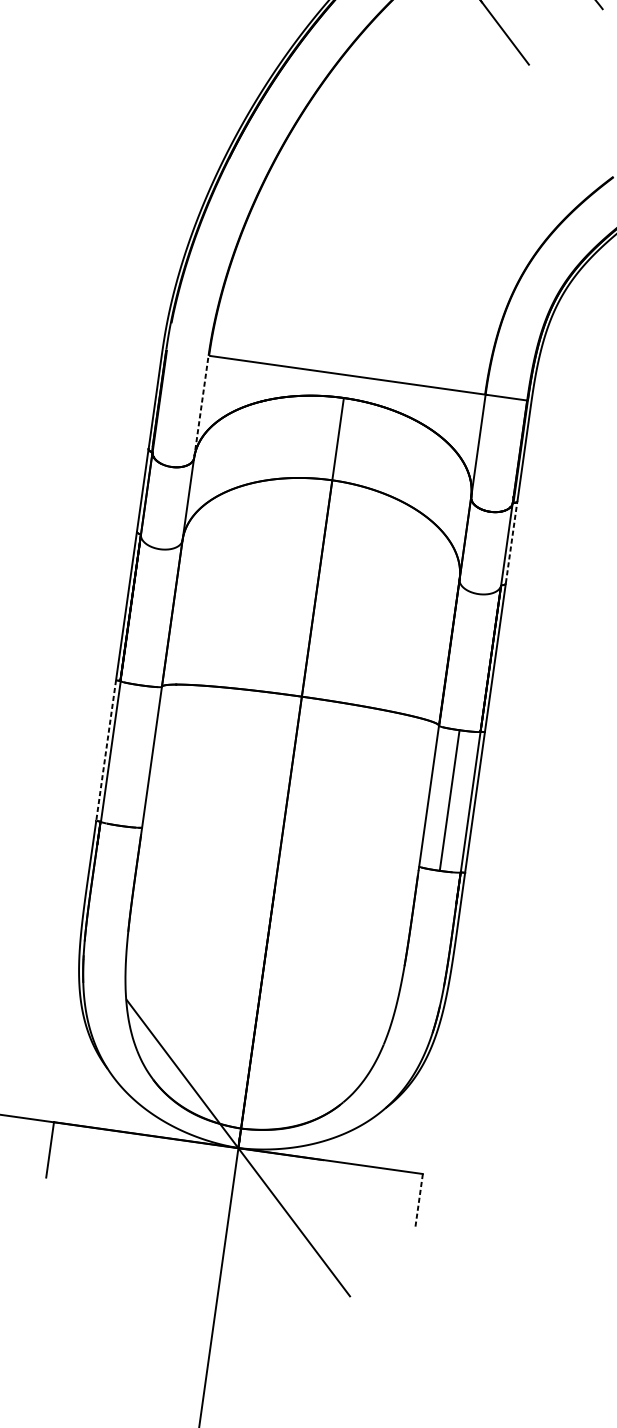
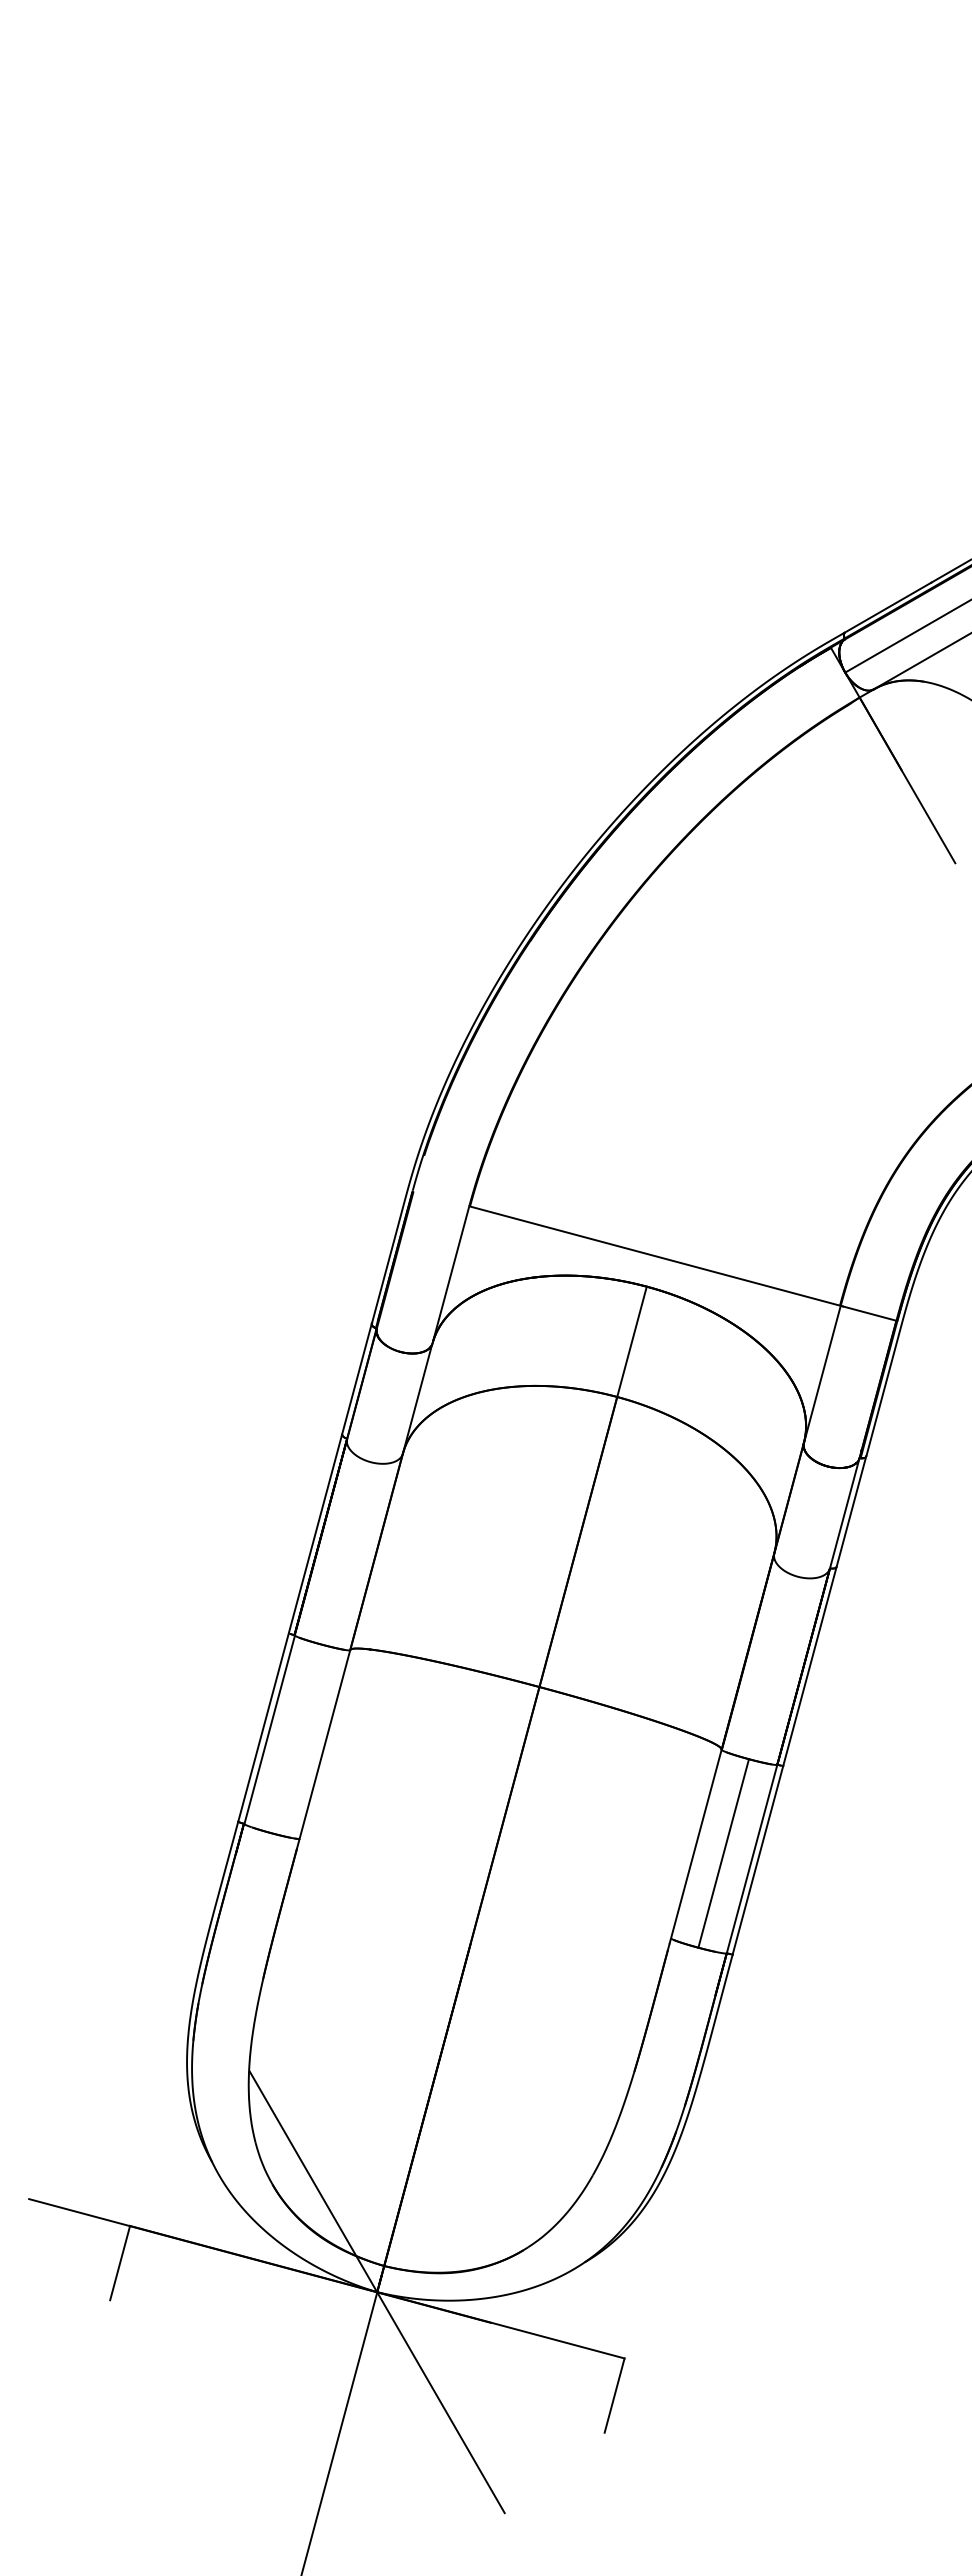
line: (201, 406) -> (450, 1274), dashed -> solid
line: (511, 541) -> (851, 1510), dashed -> solid
line: (106, 750) -> (263, 1727), dashed -> solid
line: (418, 1202) -> (614, 2396), dashed -> solid

